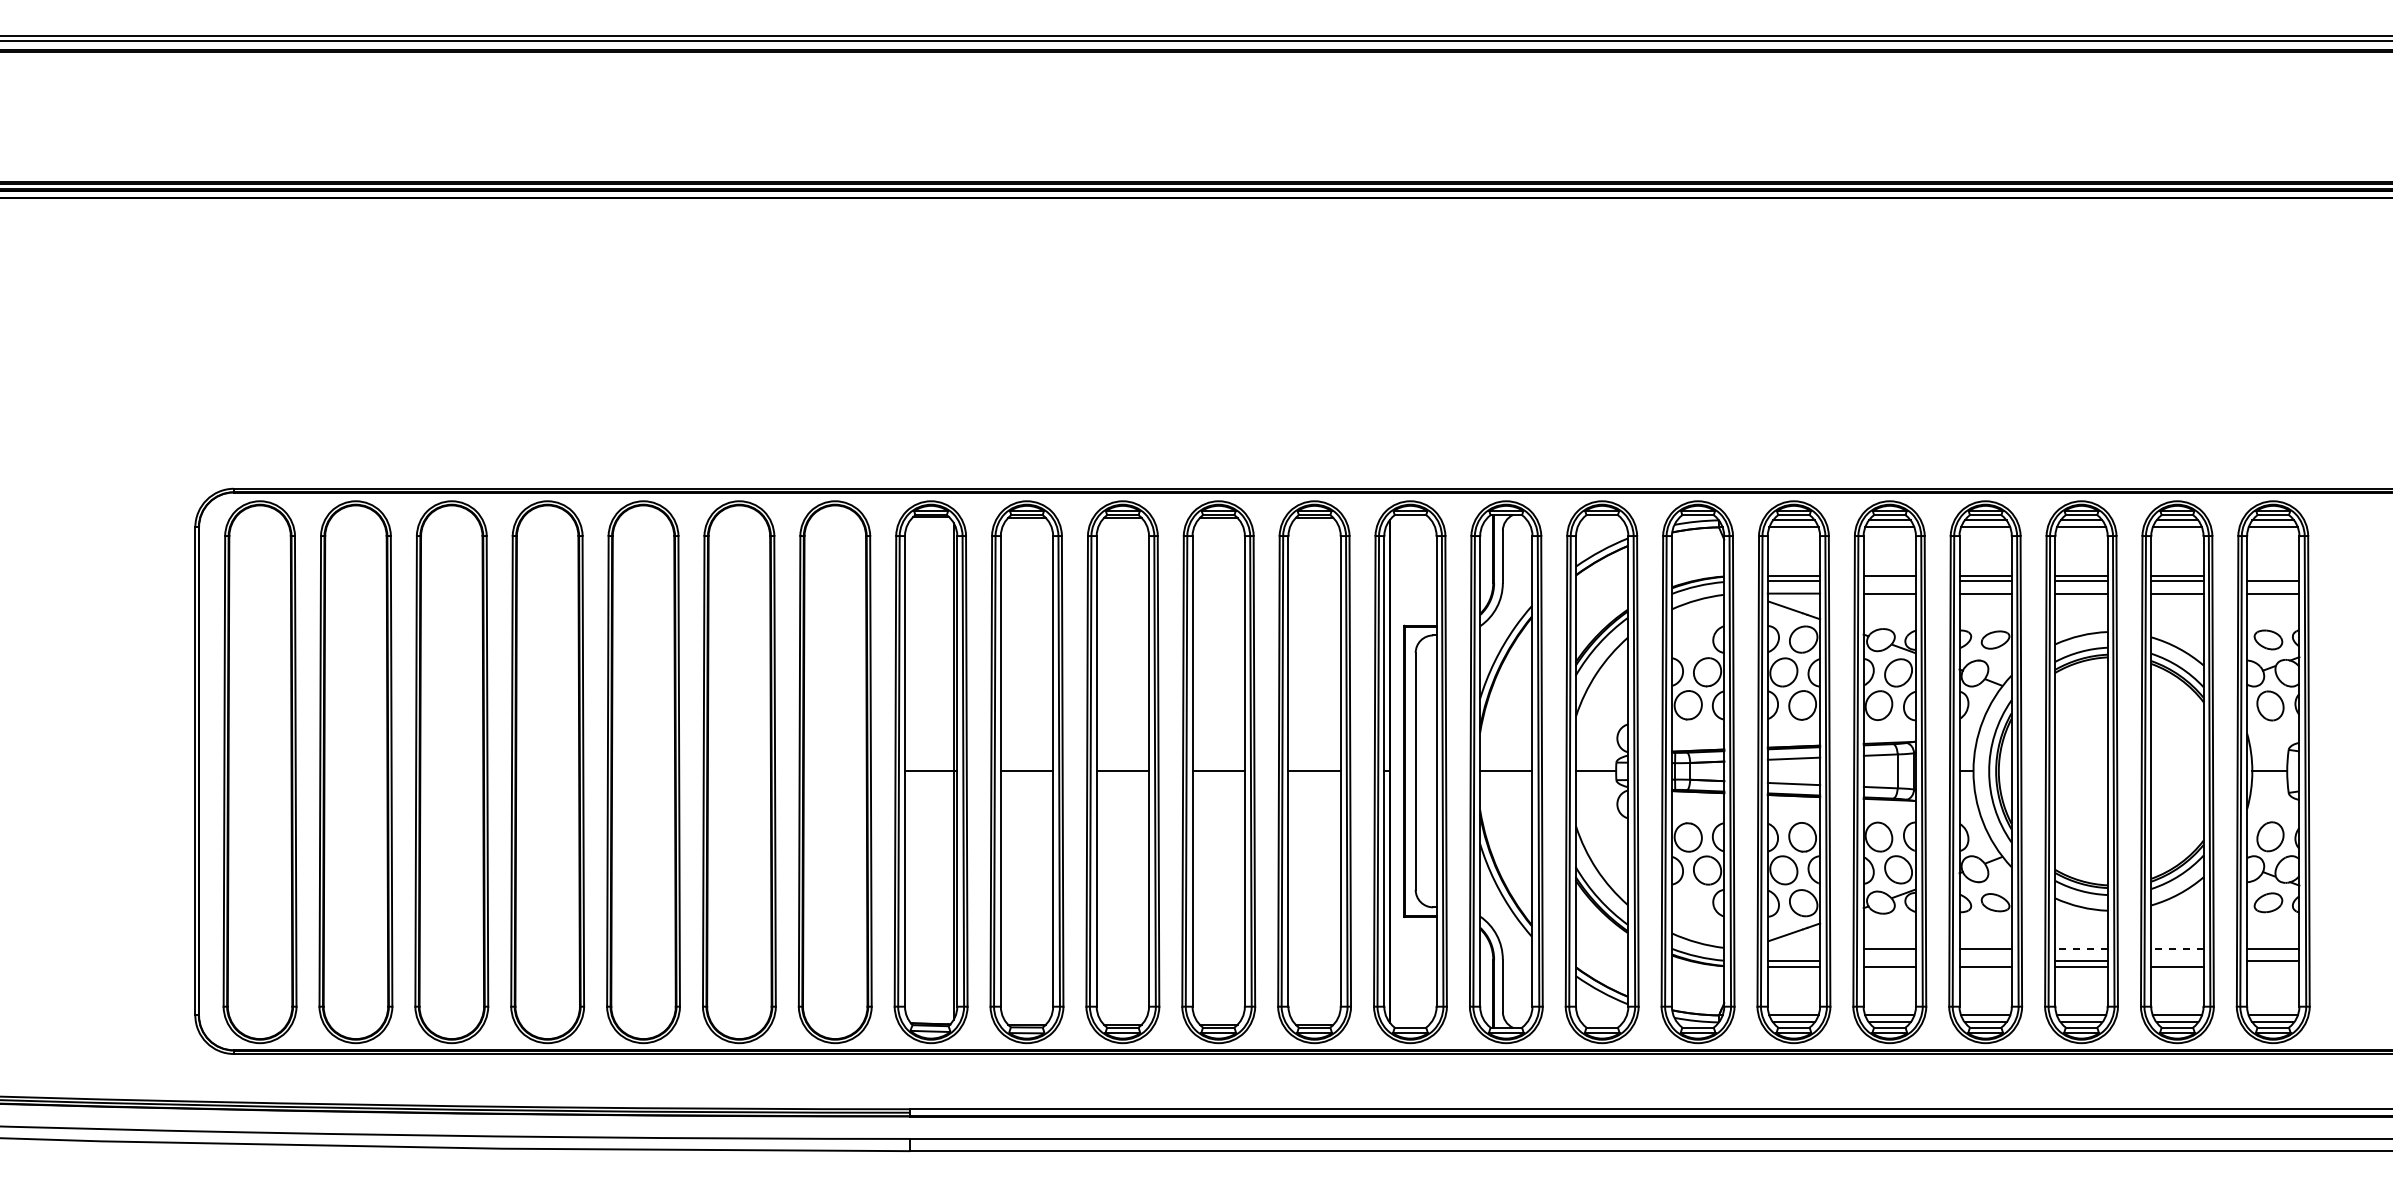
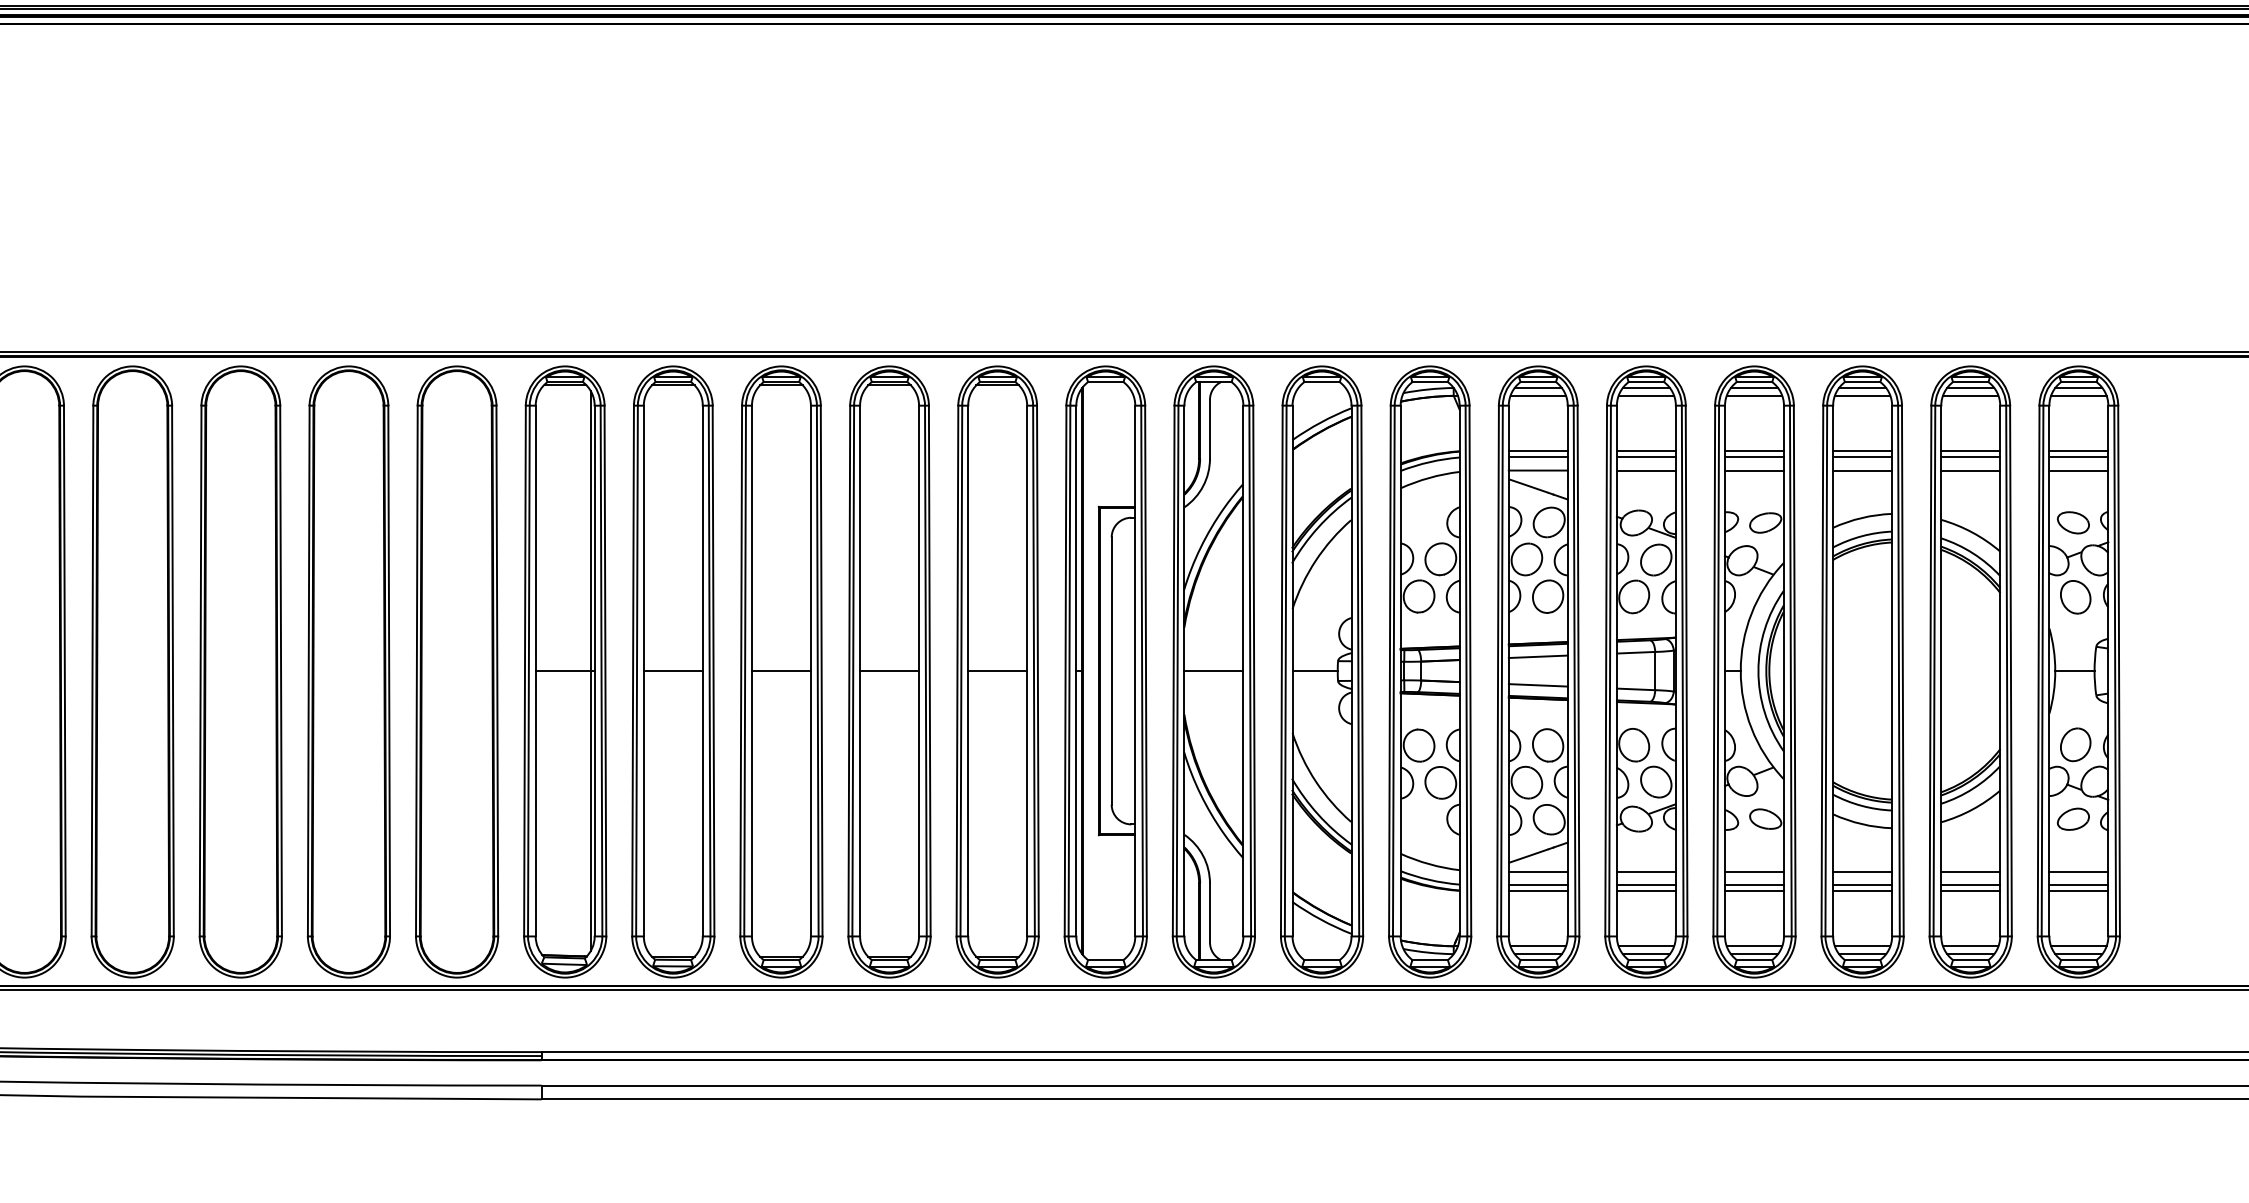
line: (2273, 576) -> (2079, 451), added
line: (1889, 581) -> (1646, 456), added
line: (1793, 949) -> (1537, 871), added
line: (2081, 949) -> (1862, 871), dashed -> solid
line: (2176, 949) -> (1969, 871), dashed -> solid
line: (1889, 961) -> (1646, 885), added
line: (1985, 961) -> (1754, 885), added
line: (2177, 961) -> (1970, 885), added
line: (2273, 966) -> (2079, 891), added

